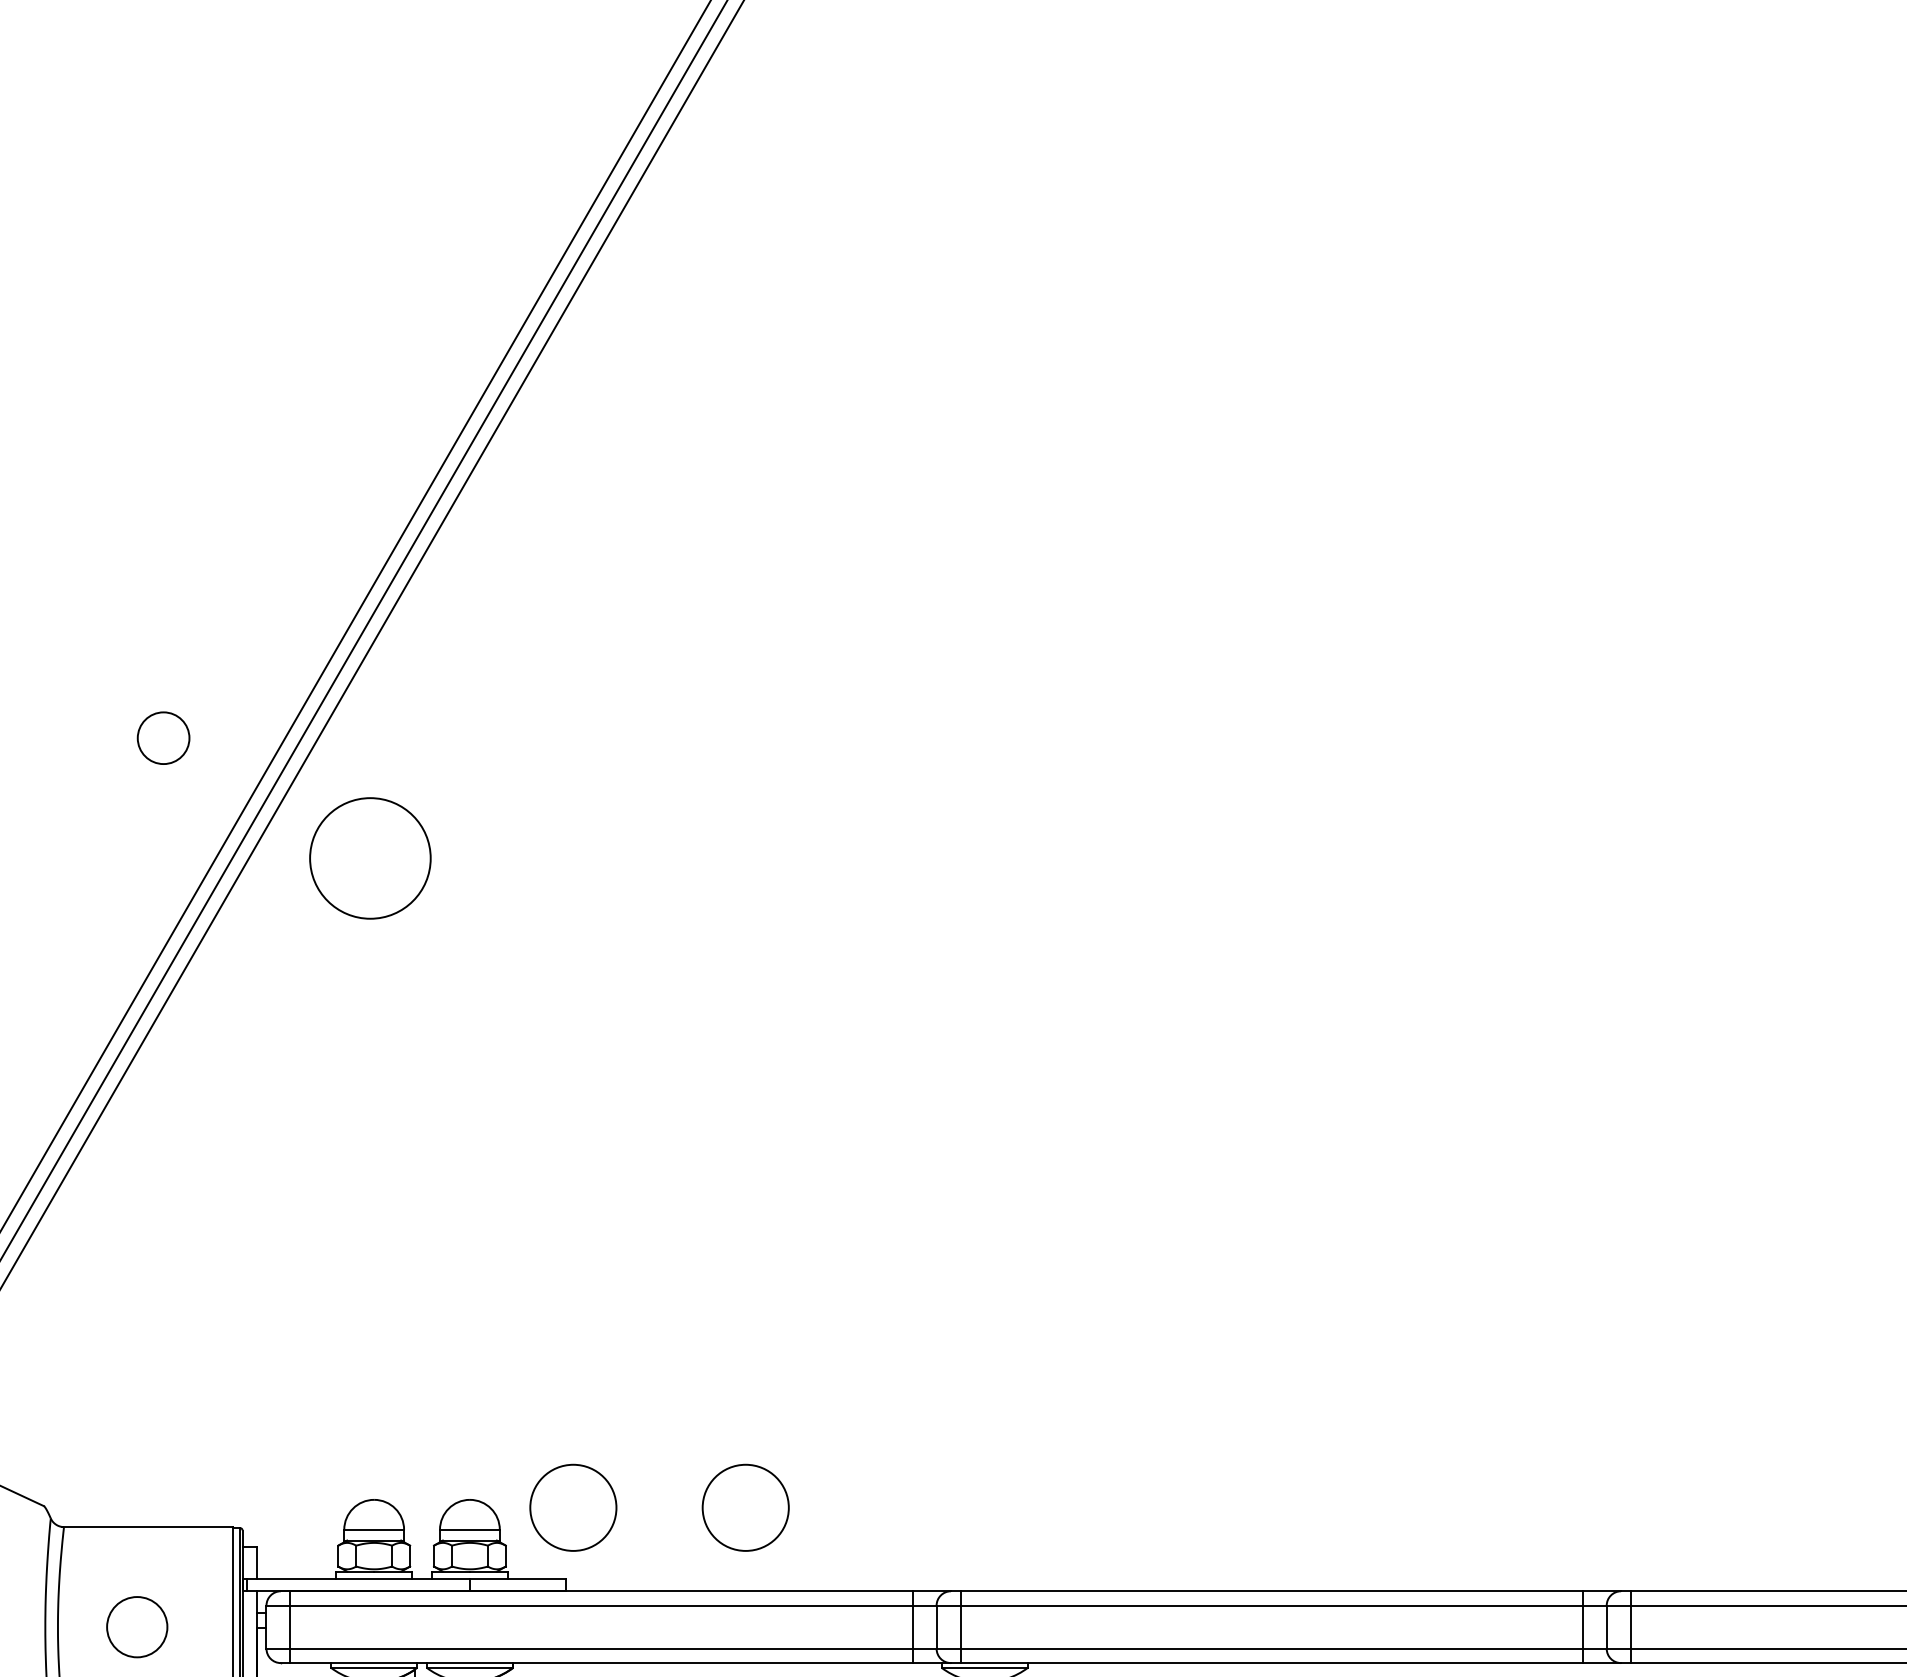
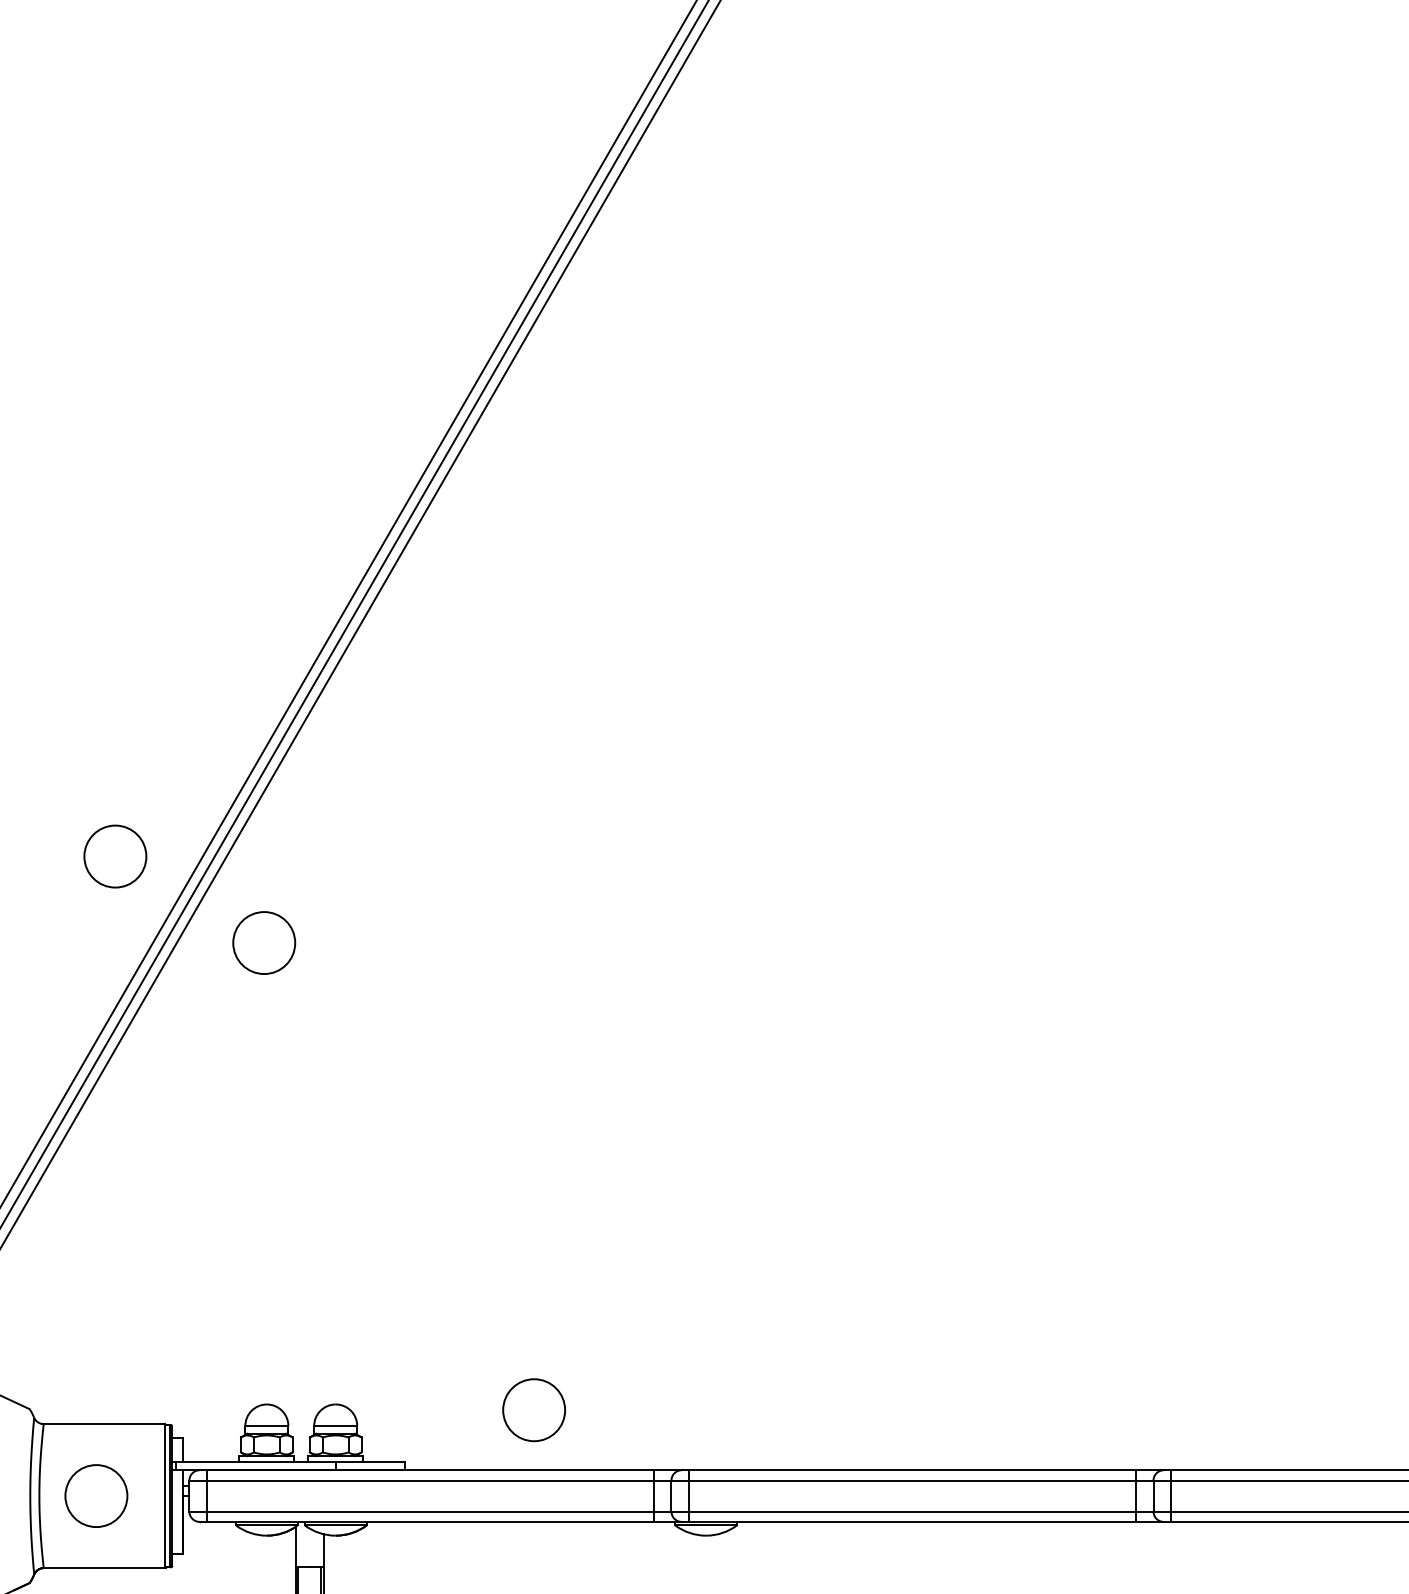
circle: (163, 738) -> (115, 856), size x1.67
circle: (370, 857) -> (264, 942), size x0.71
circle: (572, 1508) -> (409, 1410), removed
circle: (137, 1627) -> (96, 1496), size x1.43

